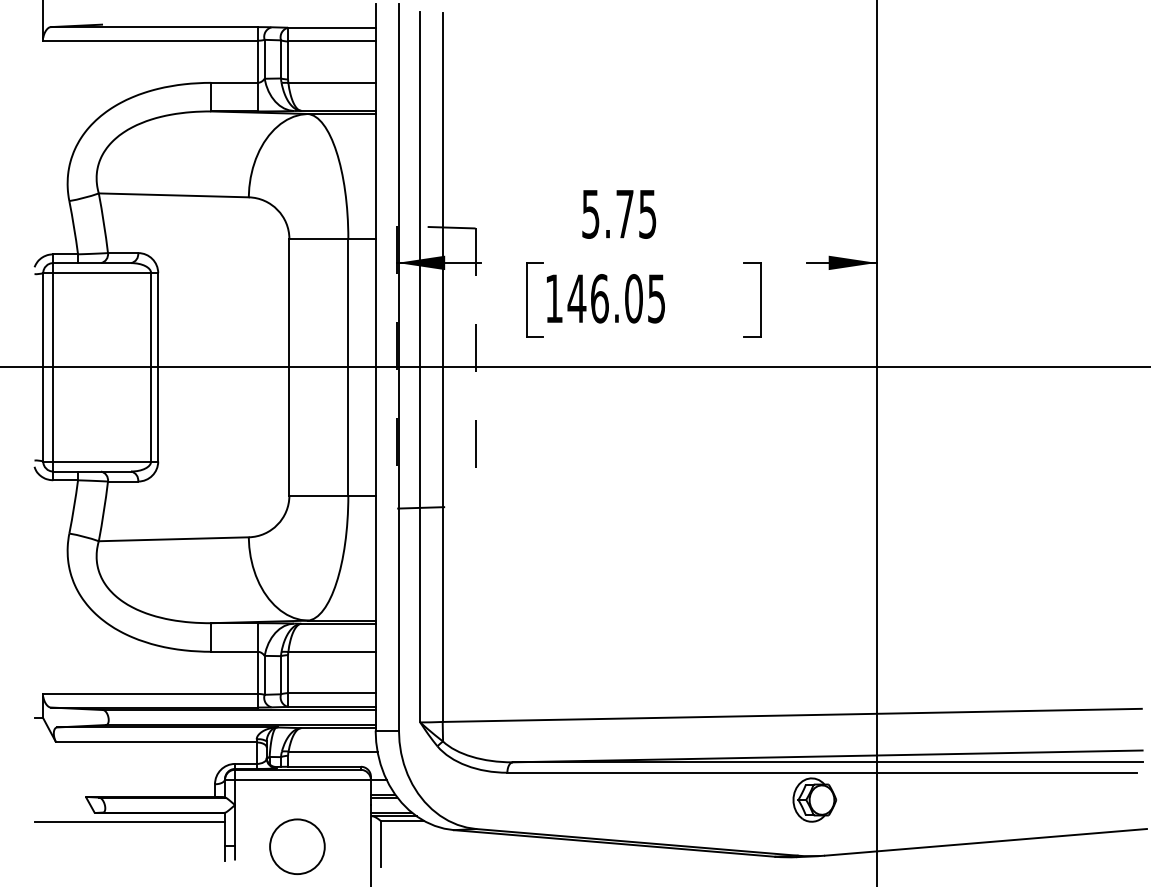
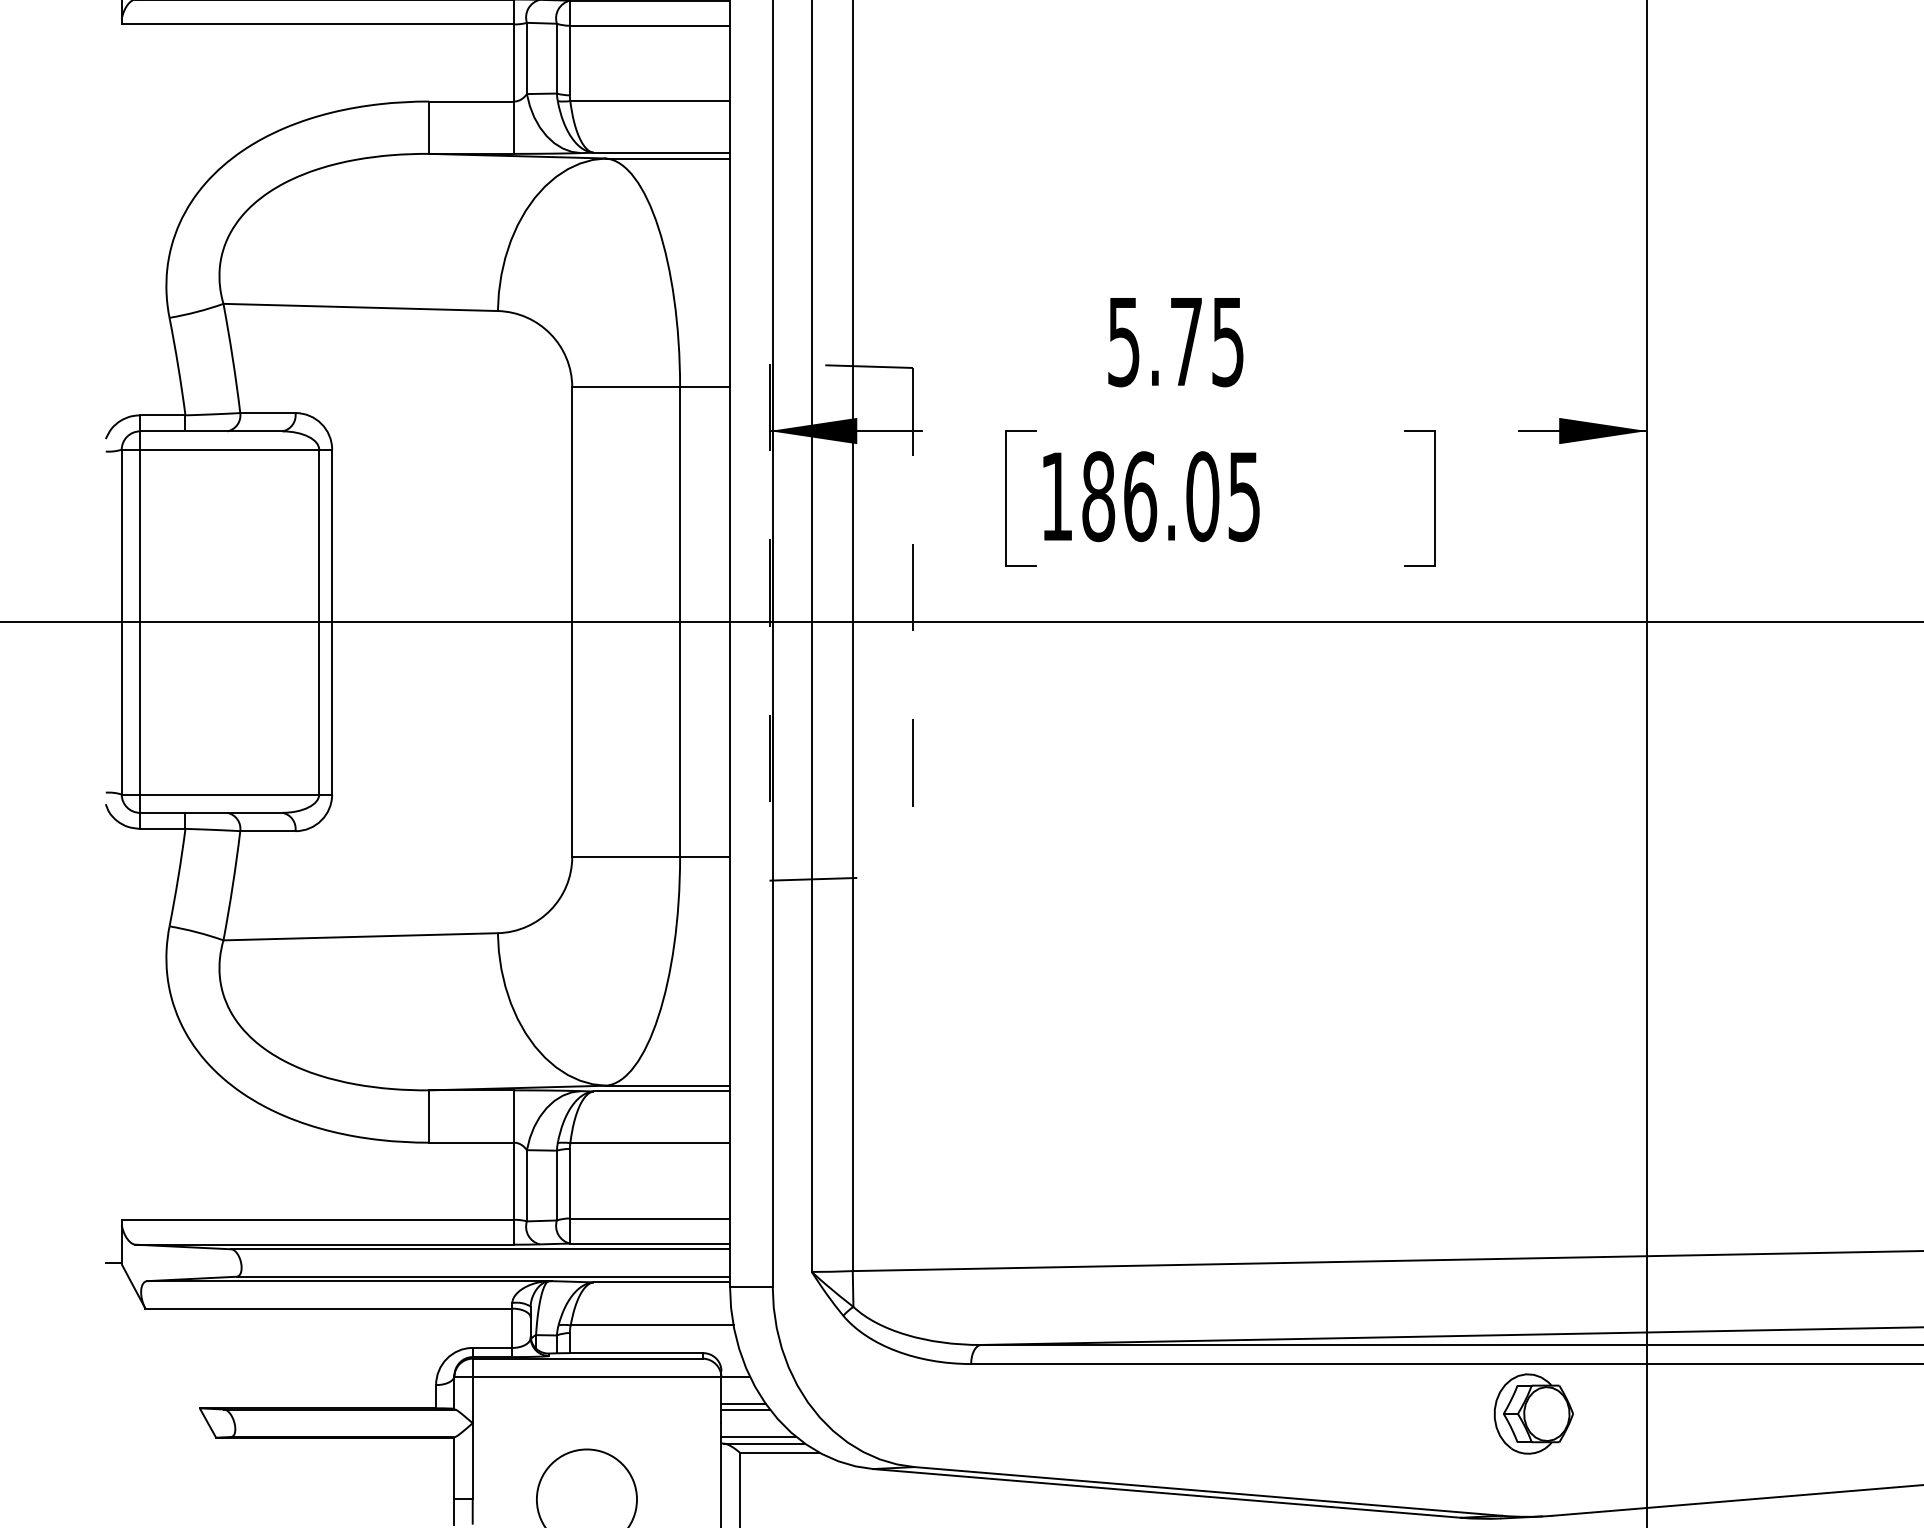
text: (576, 298) -> (1097, 496), 146.05 -> 186.05
line: (129, 822) -> (279, 1455), removed

